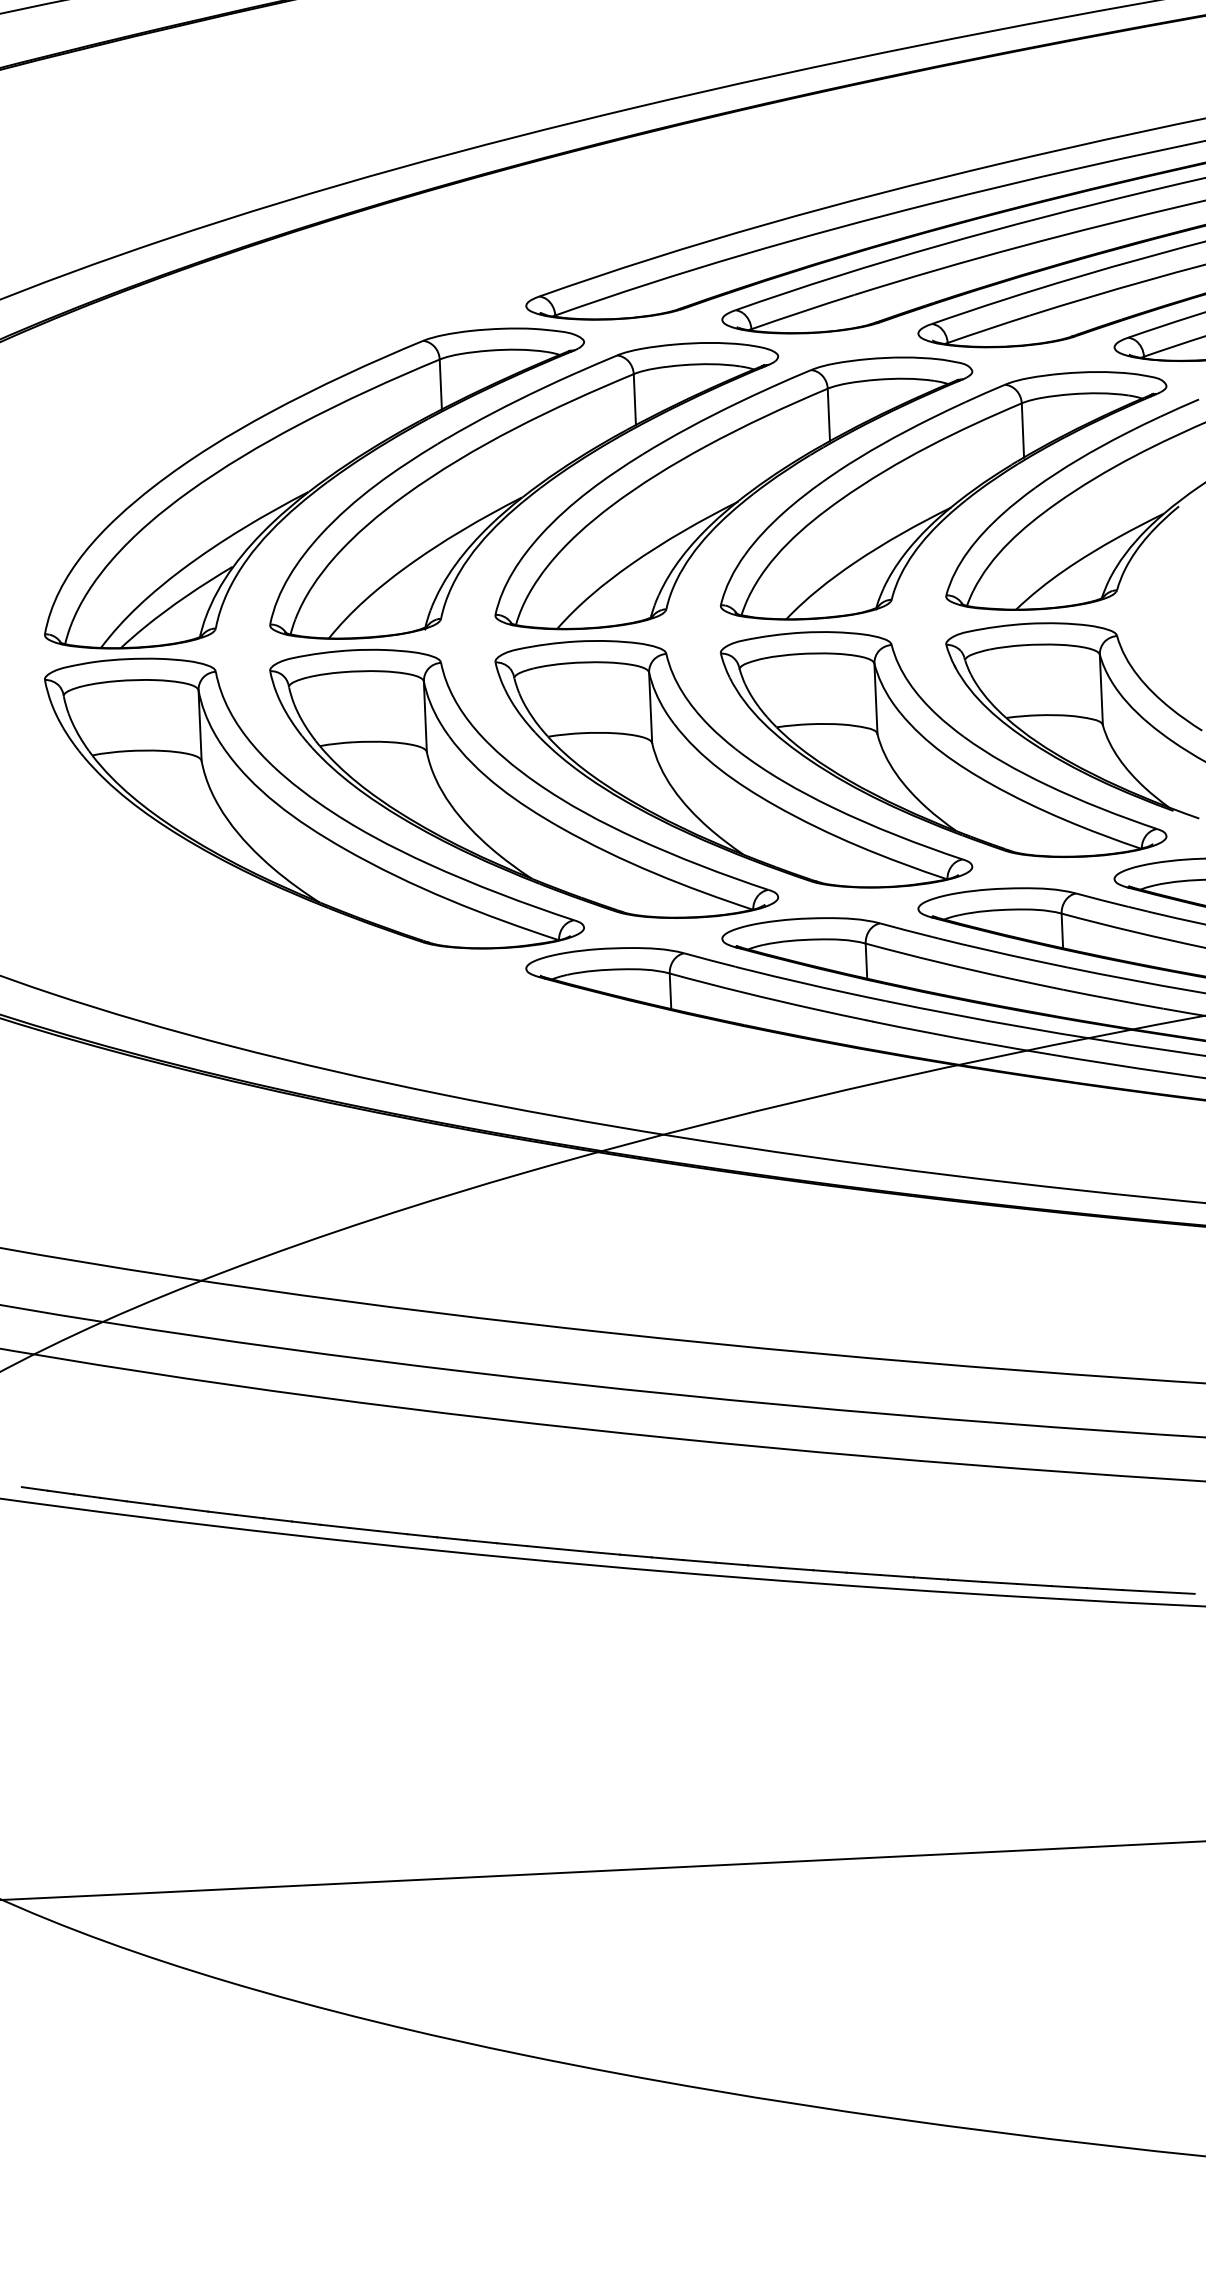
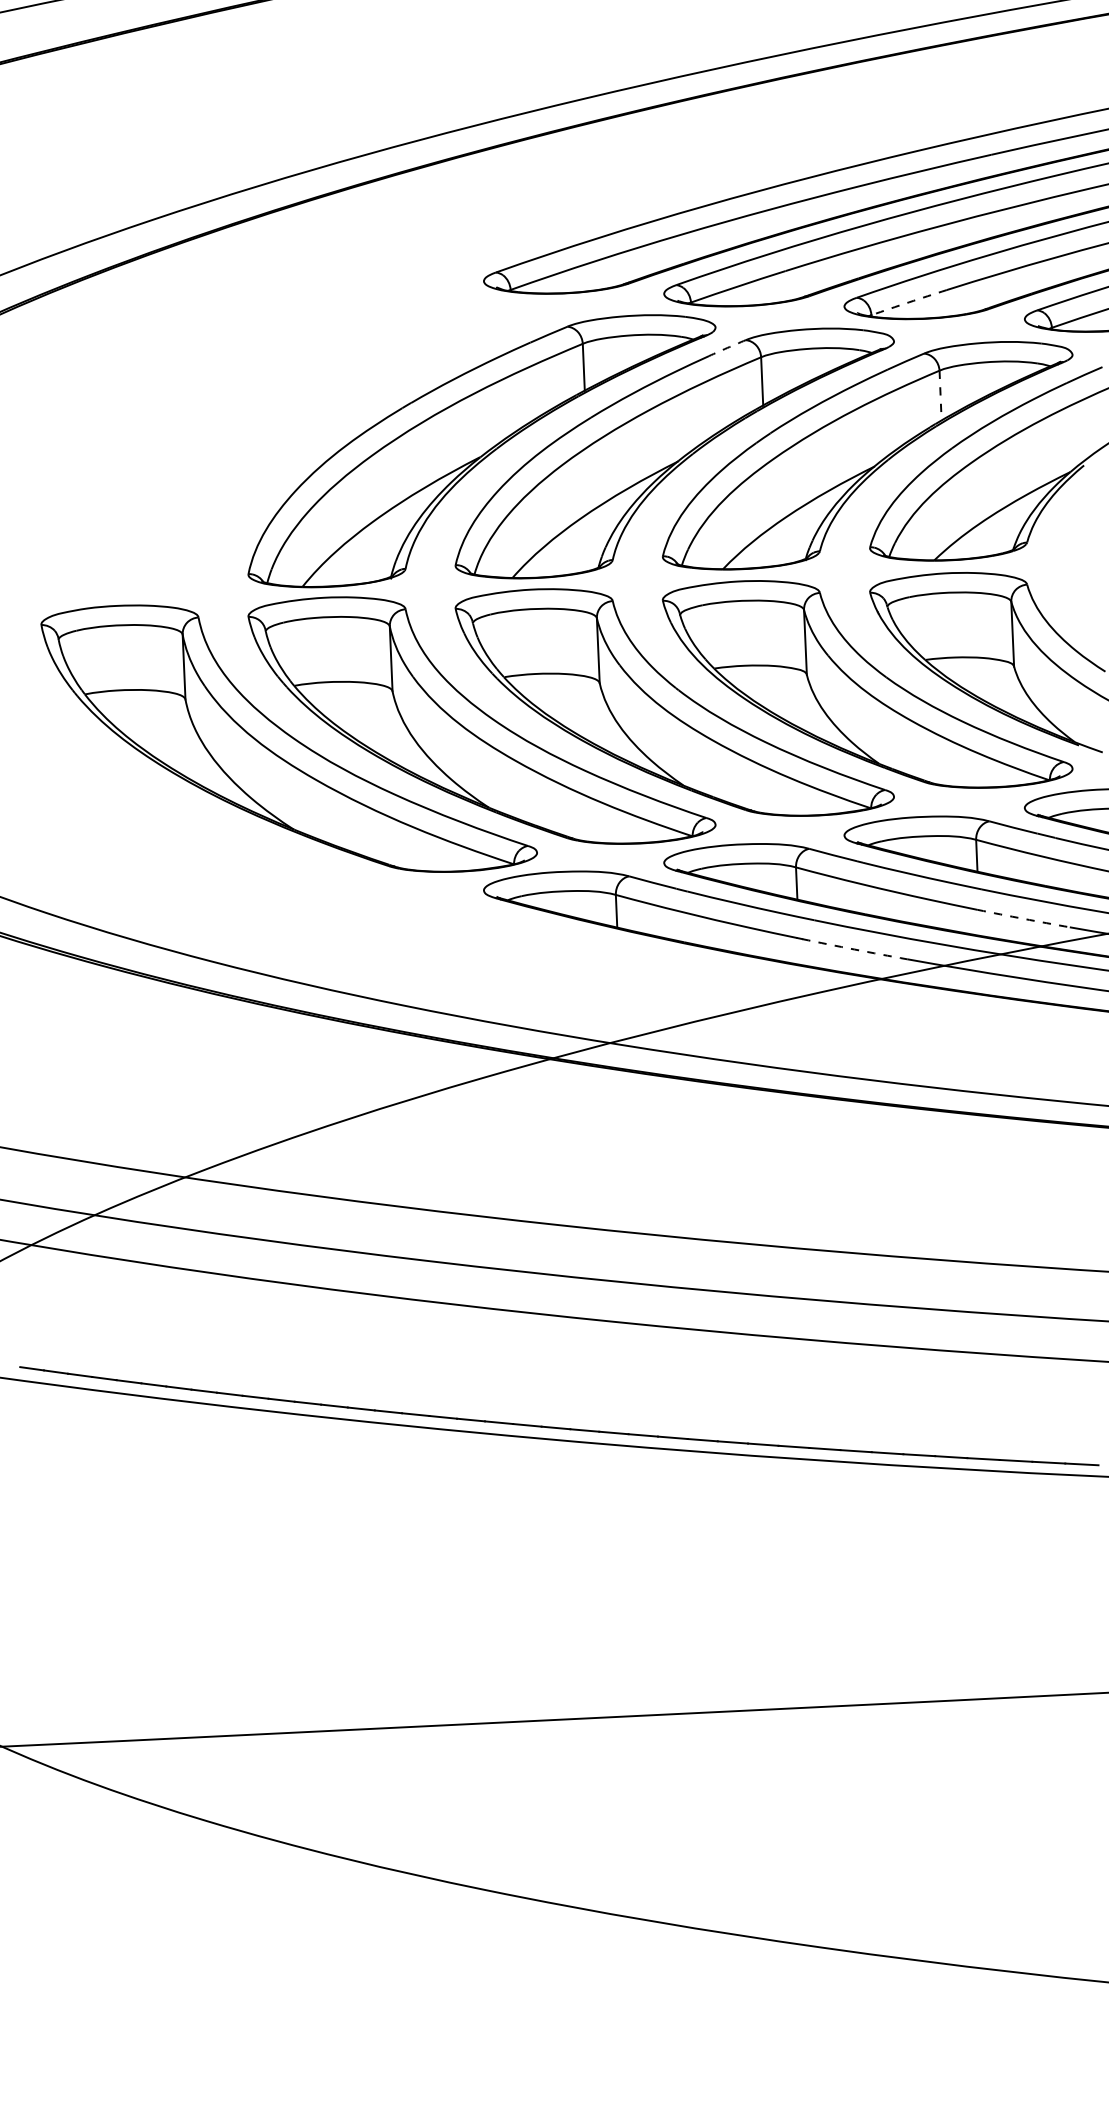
arc: (988, 329) -> (908, 302), solid -> dashed
arc: (790, 378) -> (726, 347), solid -> dashed
line: (1022, 431) -> (940, 396), solid -> dashed
part: (314, 488) -> (289, 448), removed
arc: (1113, 999) -> (1023, 918), solid -> dashed
arc: (929, 1032) -> (854, 949), solid -> dashed

